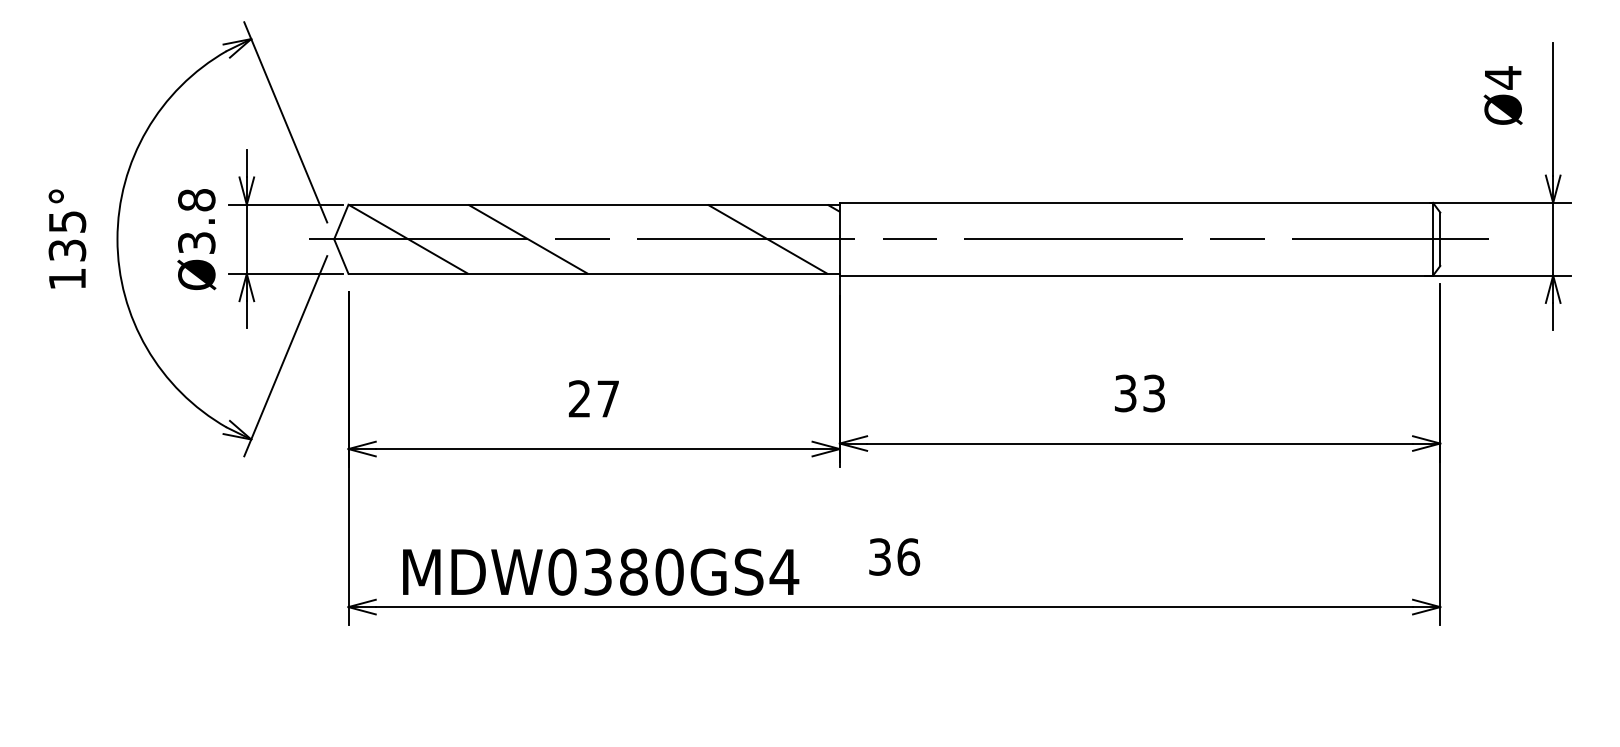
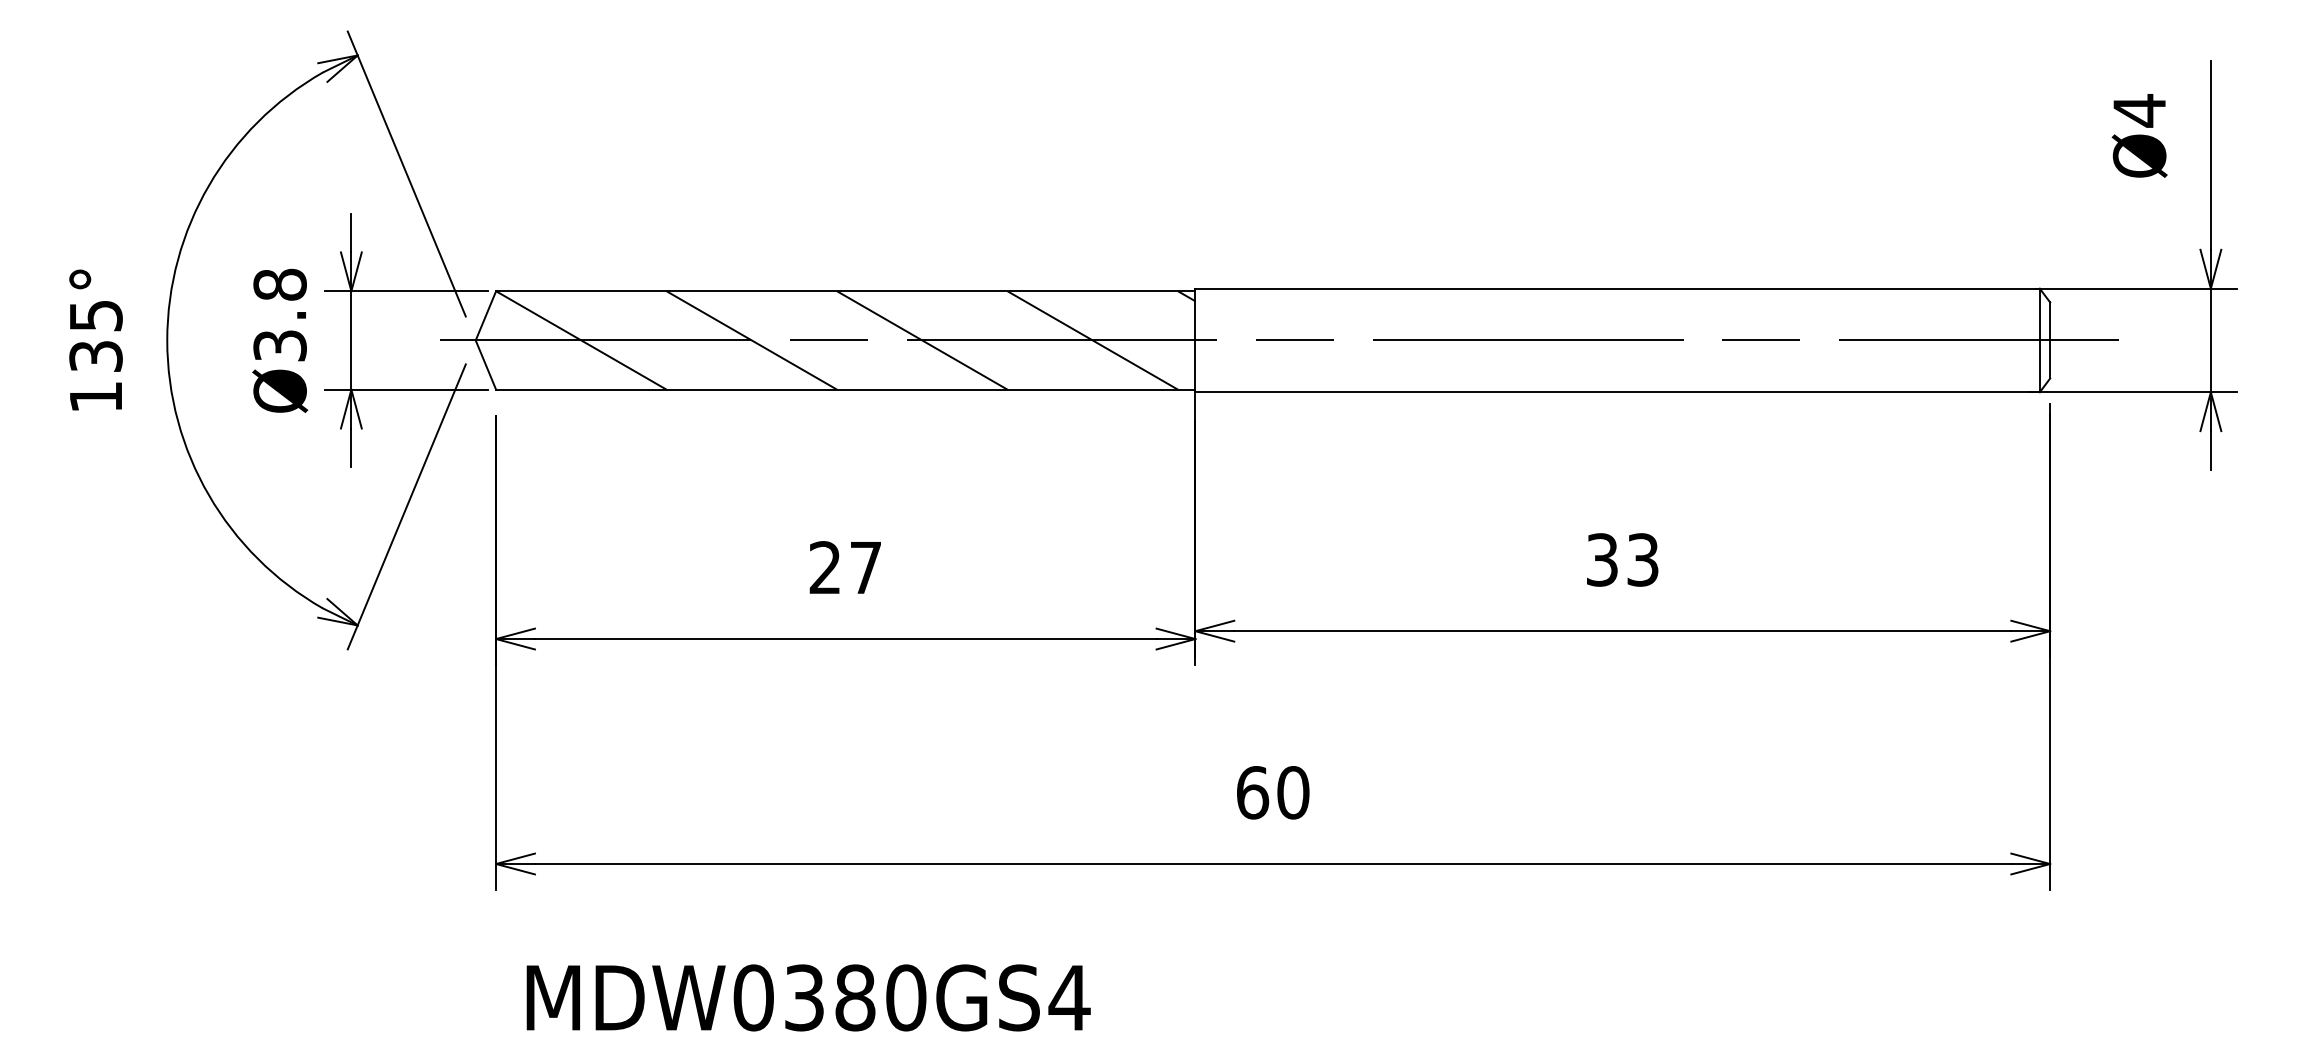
line: (647, 238) -> (921, 339), added
text: (894, 556) -> (1273, 791), 36 -> 60
text: (601, 571) -> (809, 996), moved

